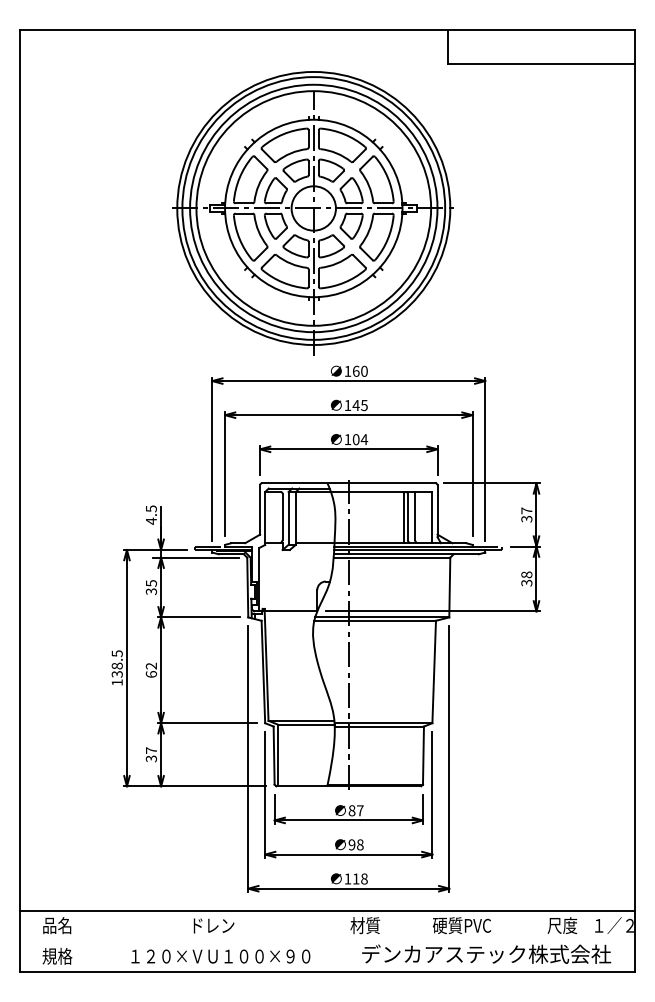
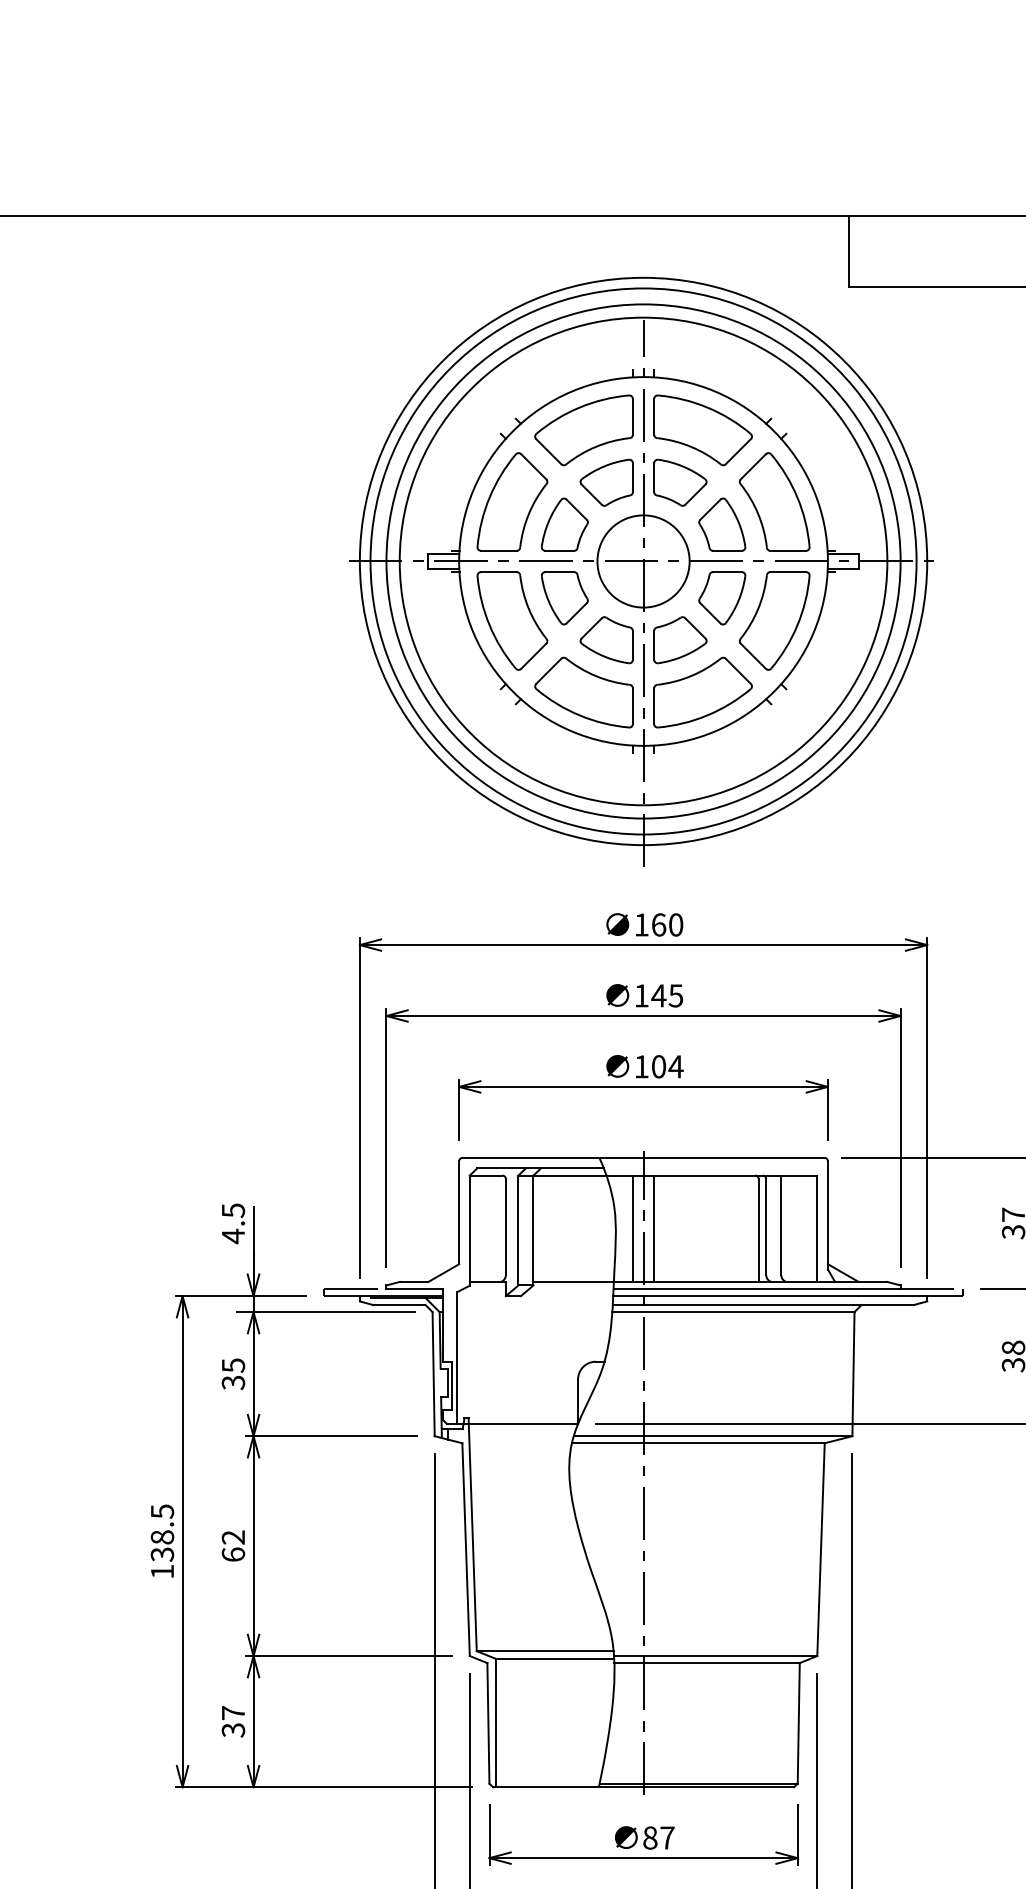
part: (312, 213) -> (640, 571), moved
line: (343, 517) -> (632, 1228), added
line: (353, 517) -> (653, 1228), added

